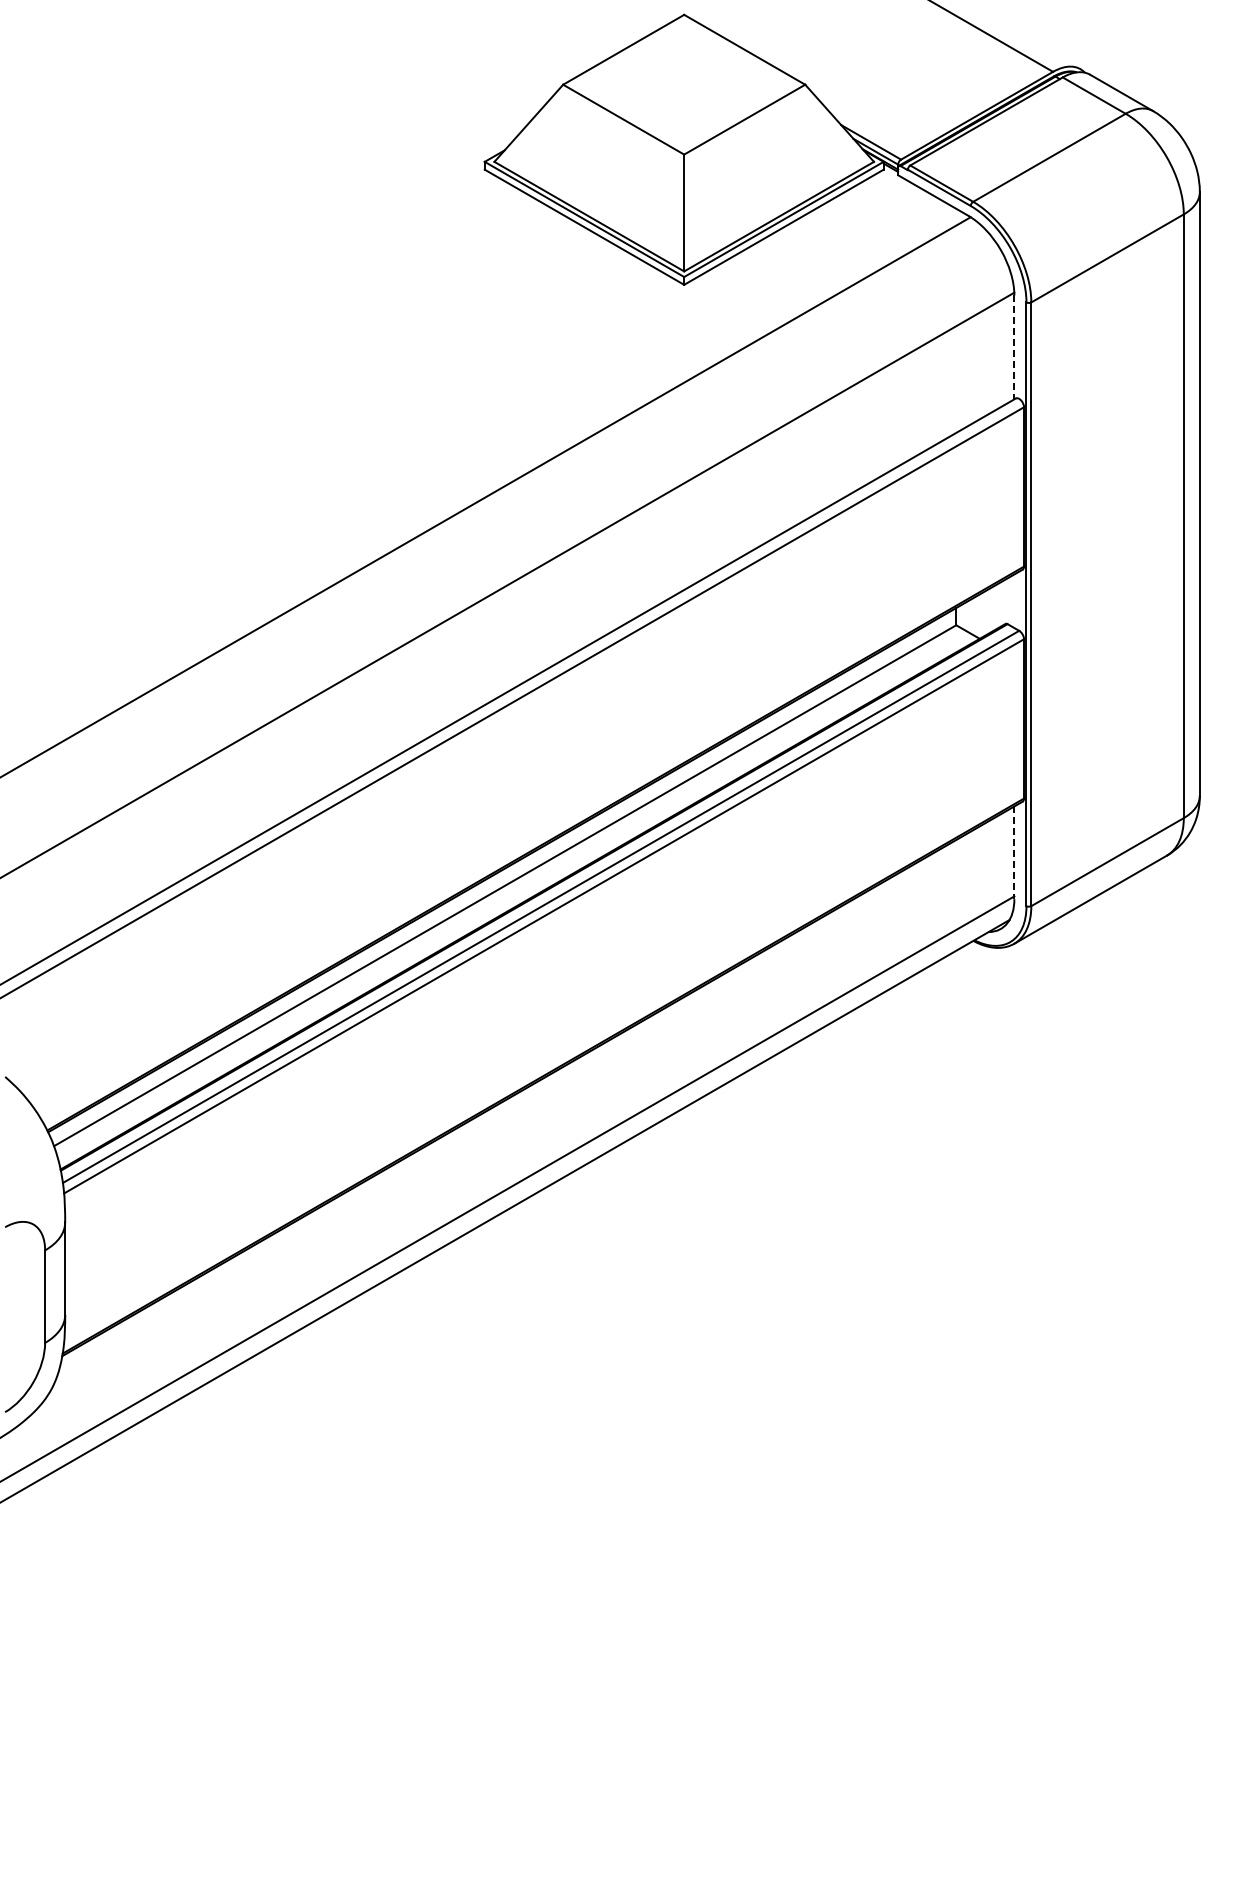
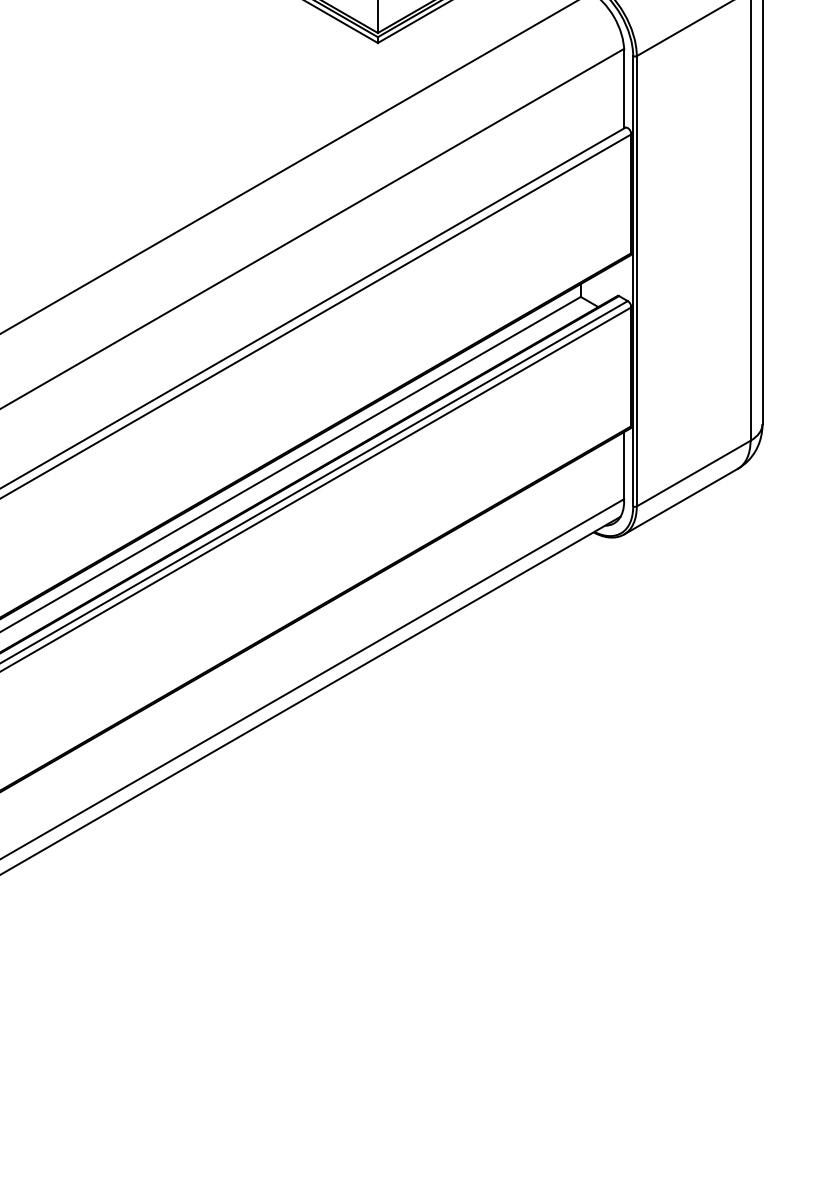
line: (1014, 347) -> (624, 89), dashed -> solid
line: (1014, 853) -> (624, 467), dashed -> solid

